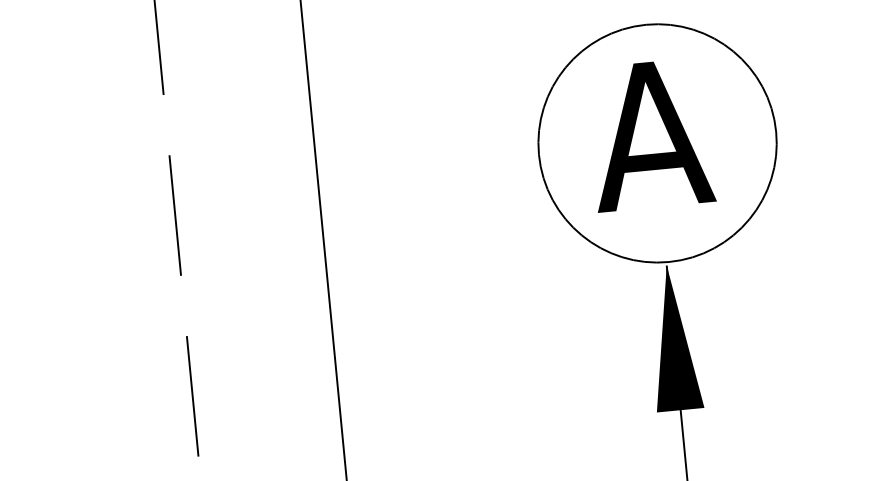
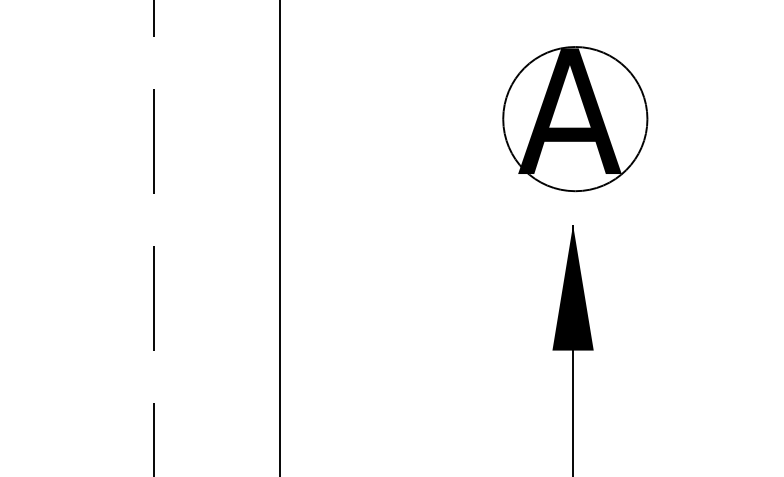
circle: (657, 143) -> (575, 119), size x0.7

